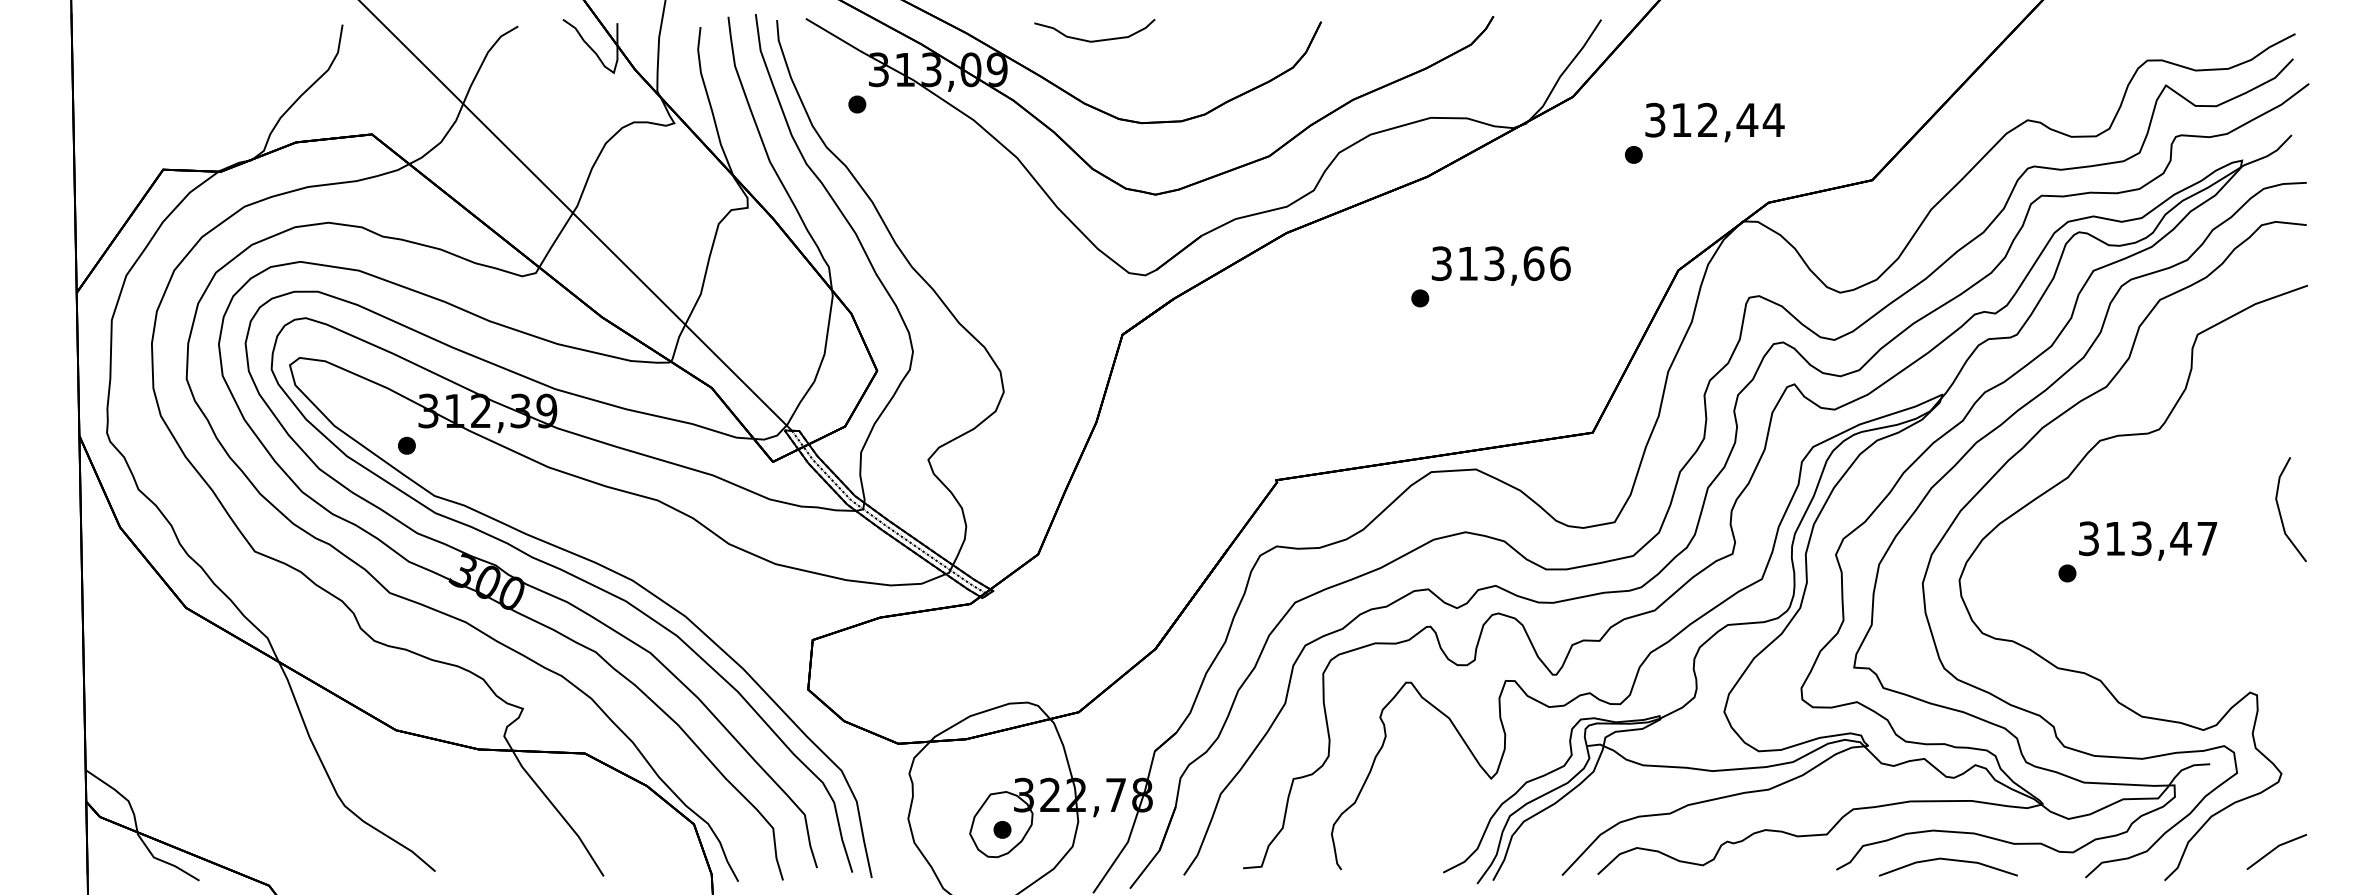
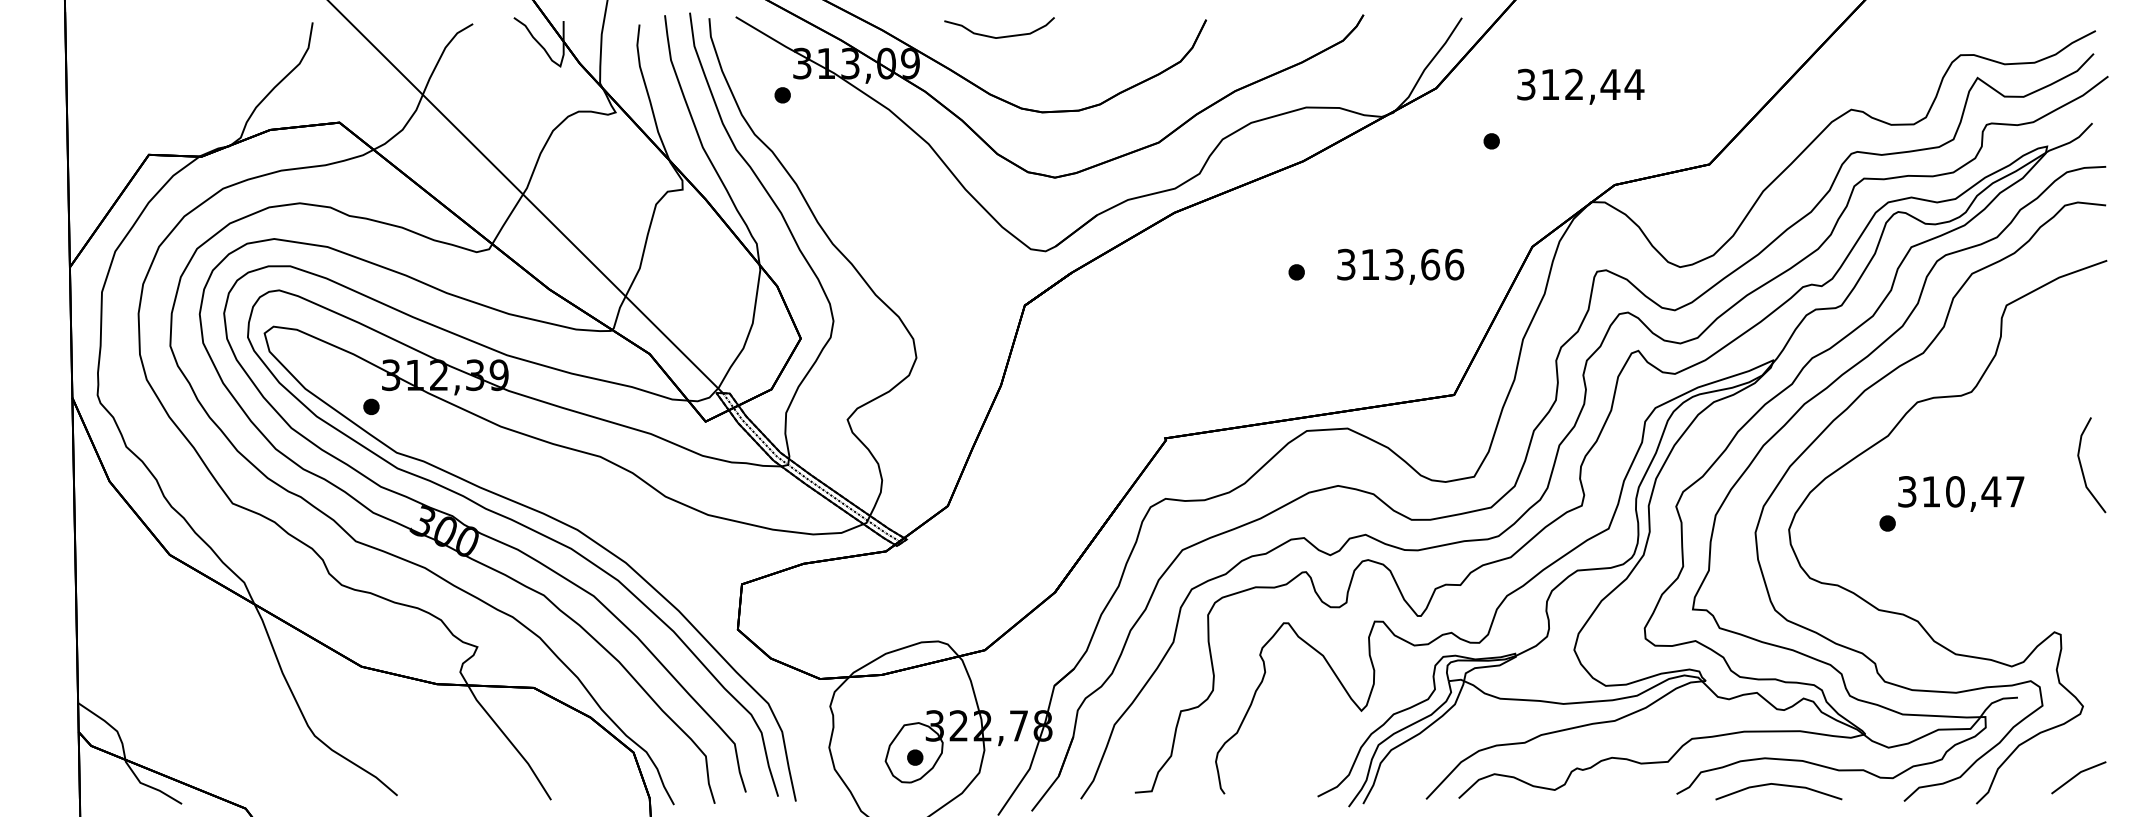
text: (1714, 122) -> (1580, 86), moved
text: (1501, 265) -> (1400, 266), moved
text: (2141, 538) -> (1955, 491), 313,47 -> 310,47

